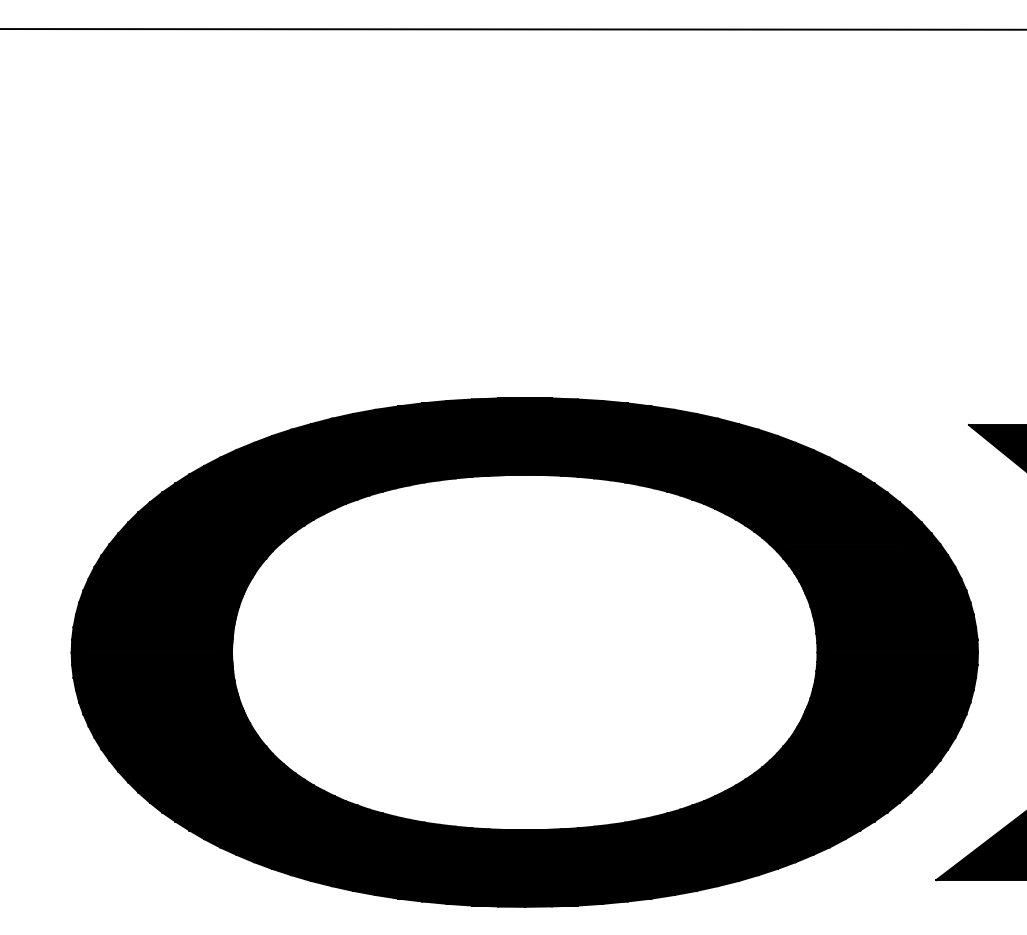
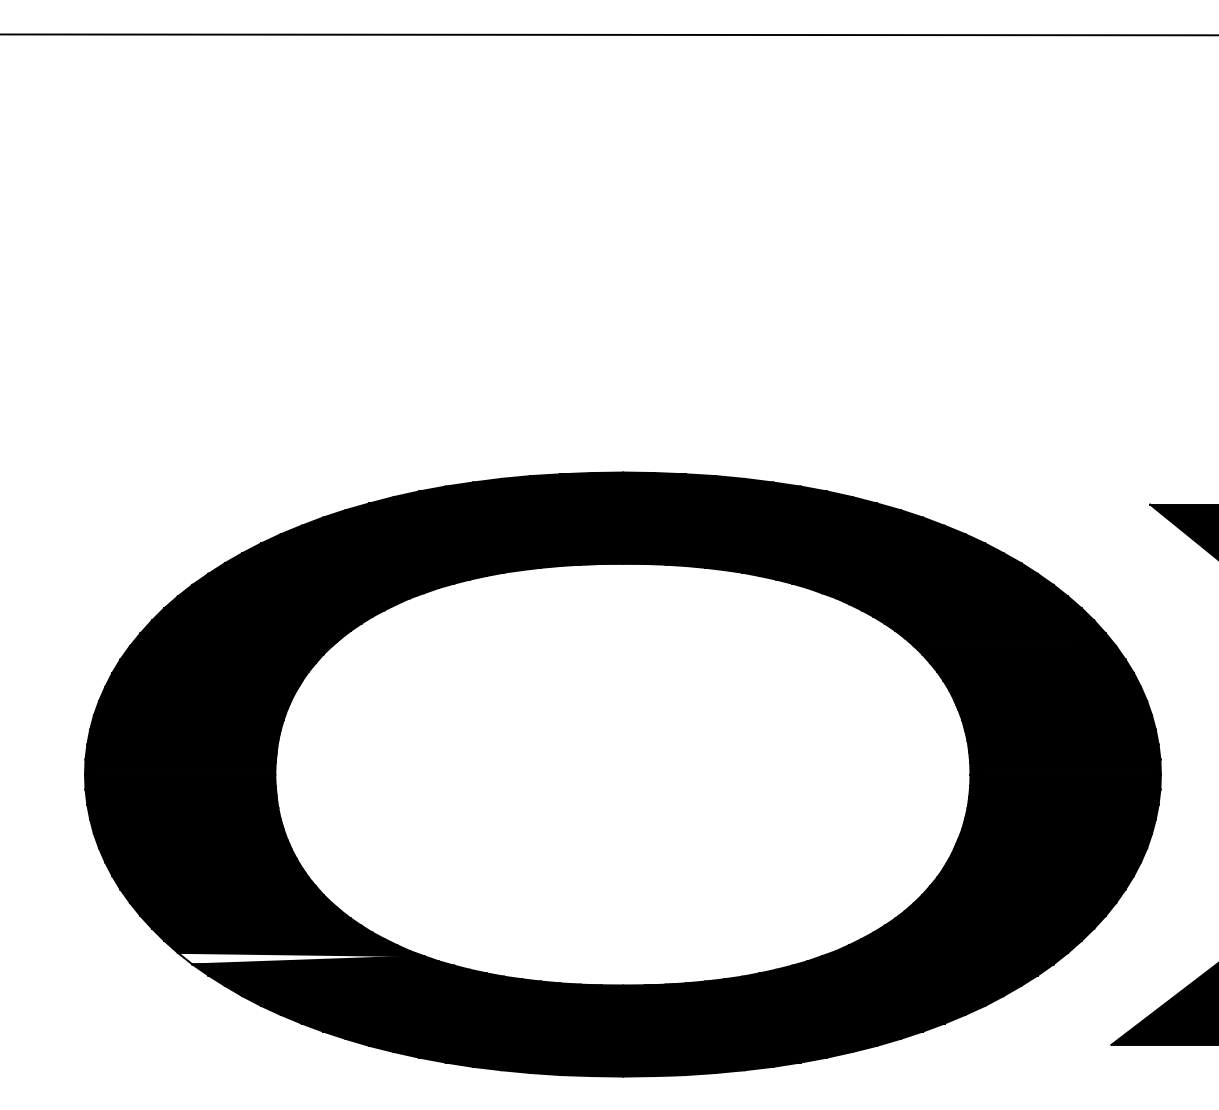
fill: (253, 807) -> (300, 958), removed

